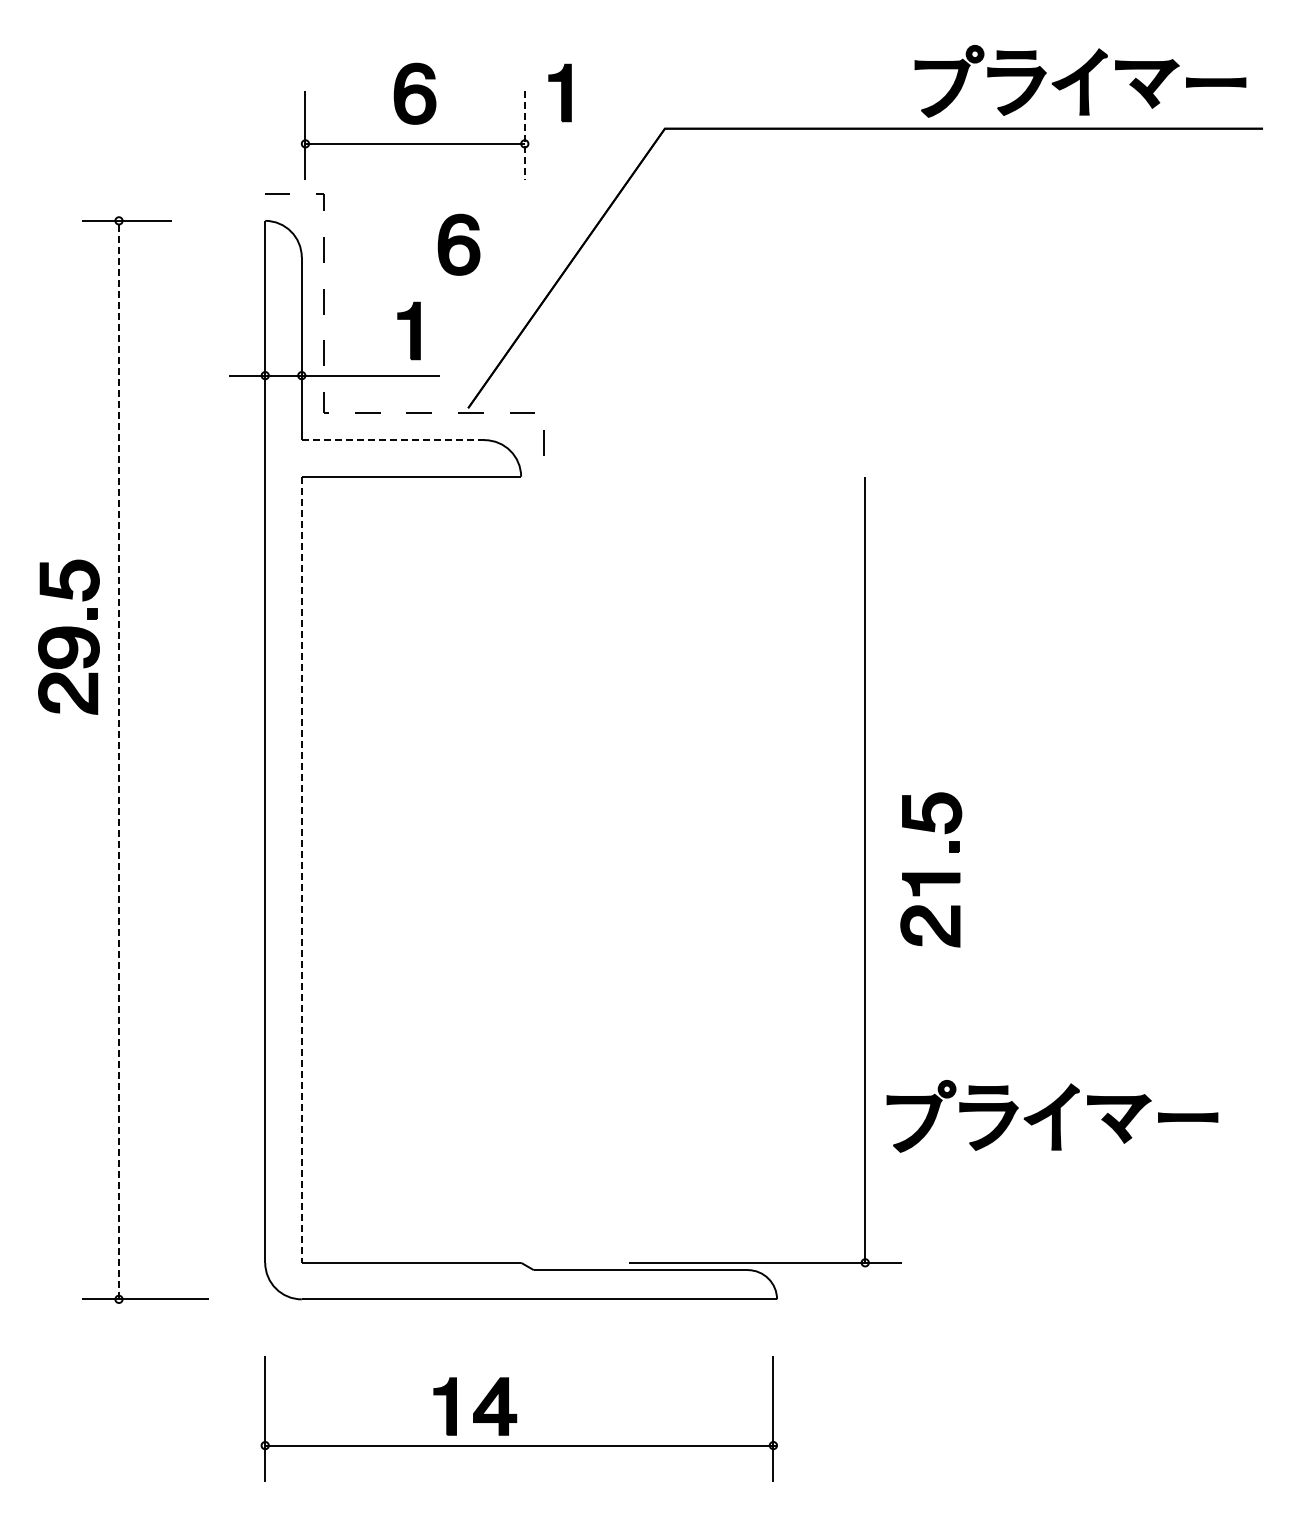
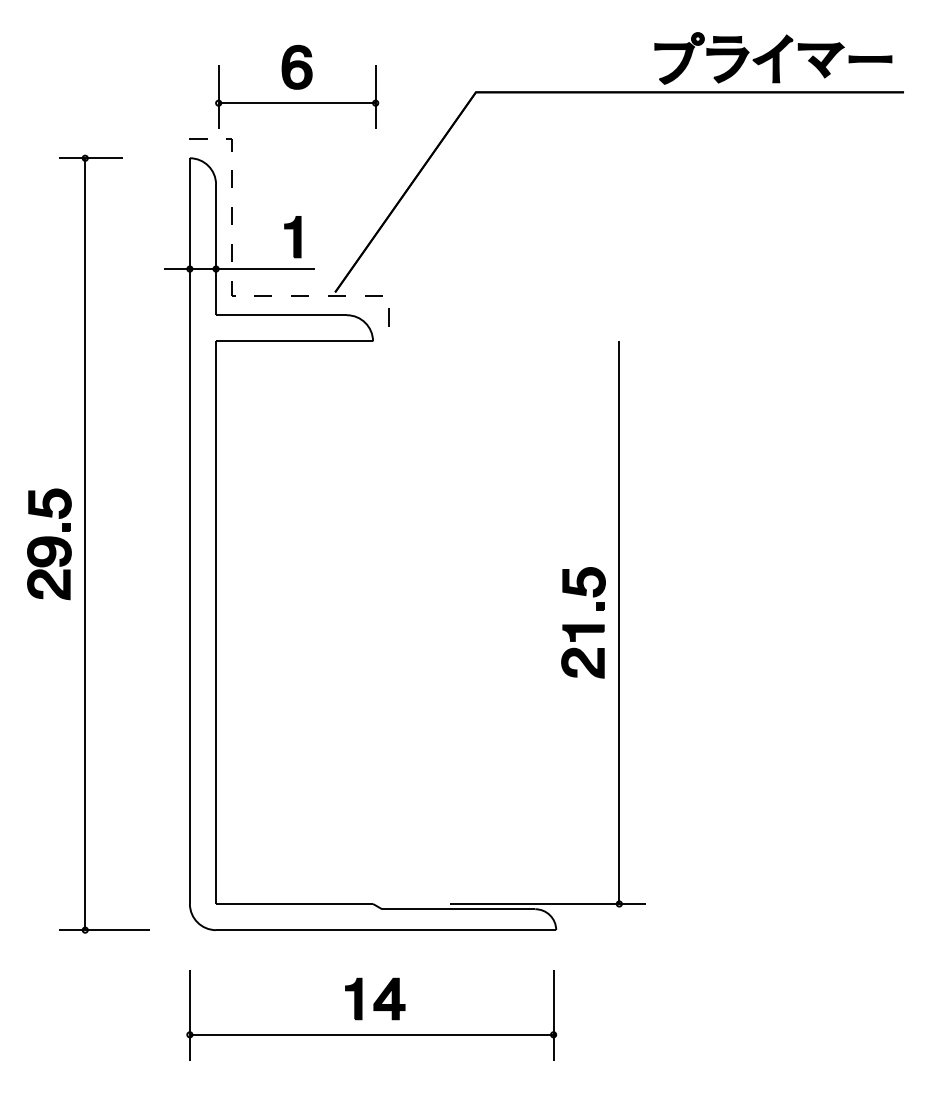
part: (559, 92) -> (400, 66), removed
line: (524, 135) -> (375, 97), dashed -> solid
part: (458, 244) -> (328, 175), removed
line: (393, 440) -> (281, 315), dashed -> solid
part: (68, 636) -> (49, 543), moved
line: (119, 759) -> (85, 543), dashed -> solid
part: (931, 869) -> (583, 622), moved
line: (301, 870) -> (215, 623), dashed -> solid
part: (1052, 1116) -> (753, 799), removed
part: (475, 1406) -> (375, 998), moved

